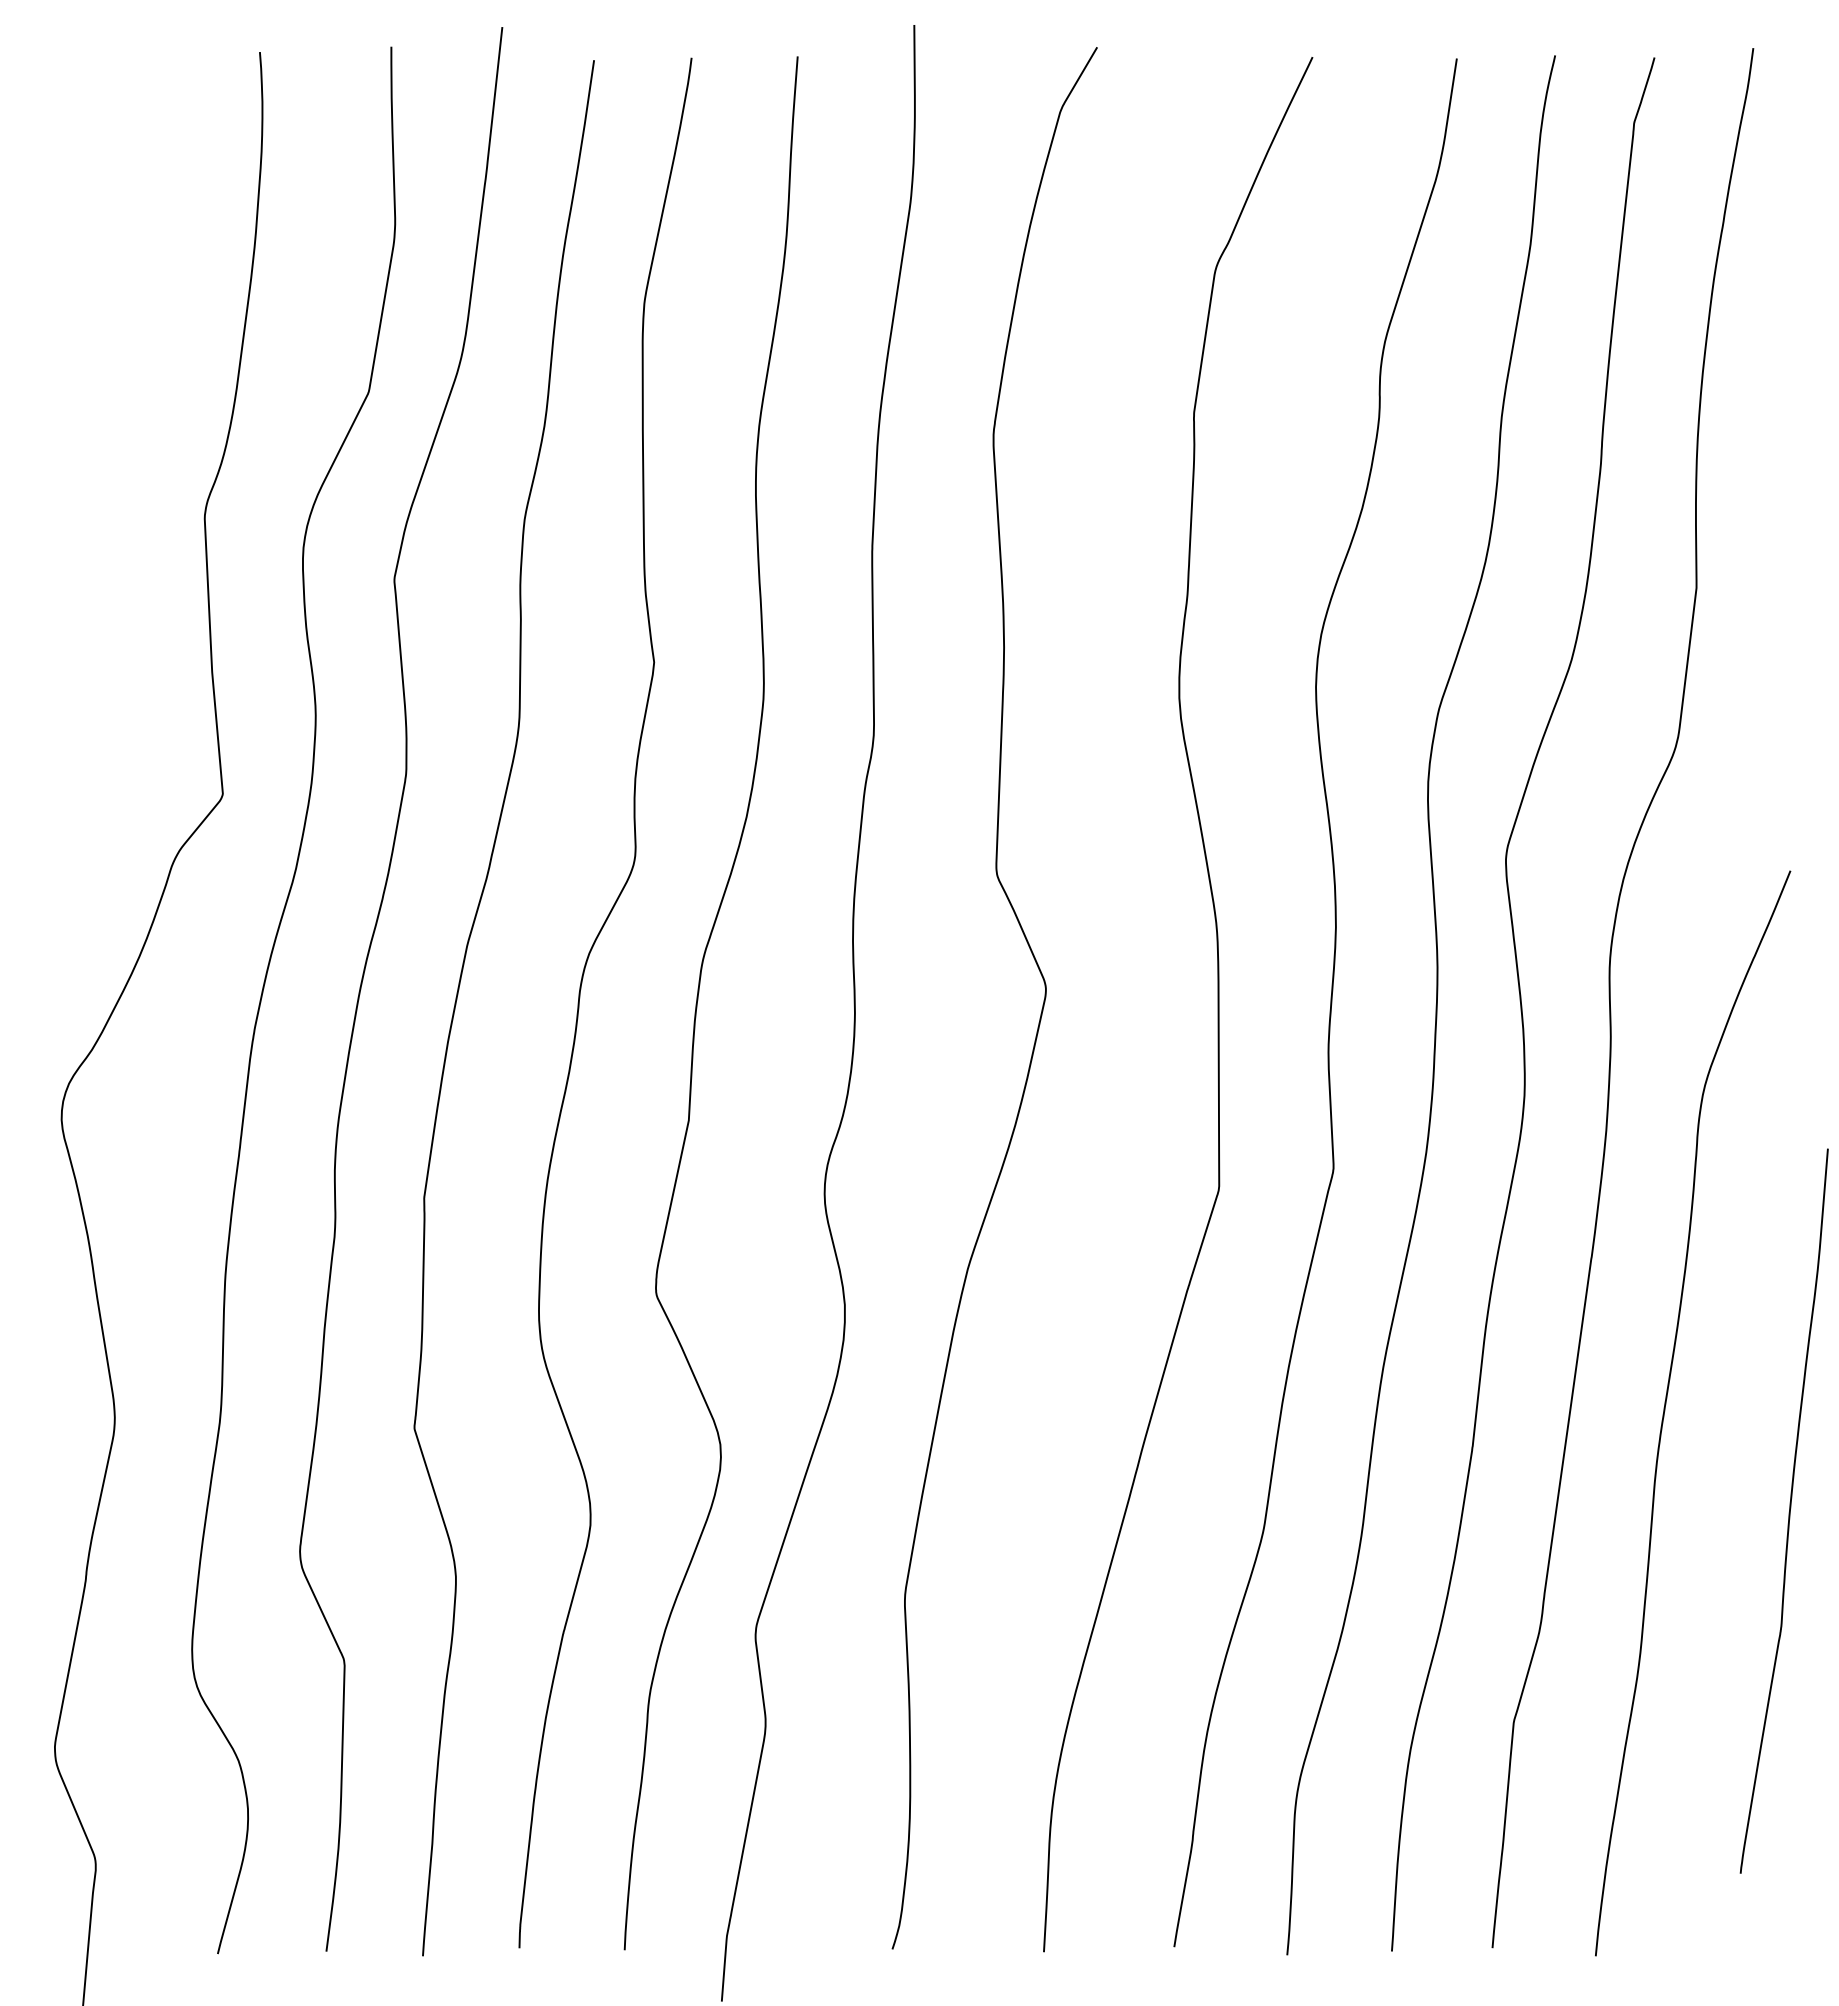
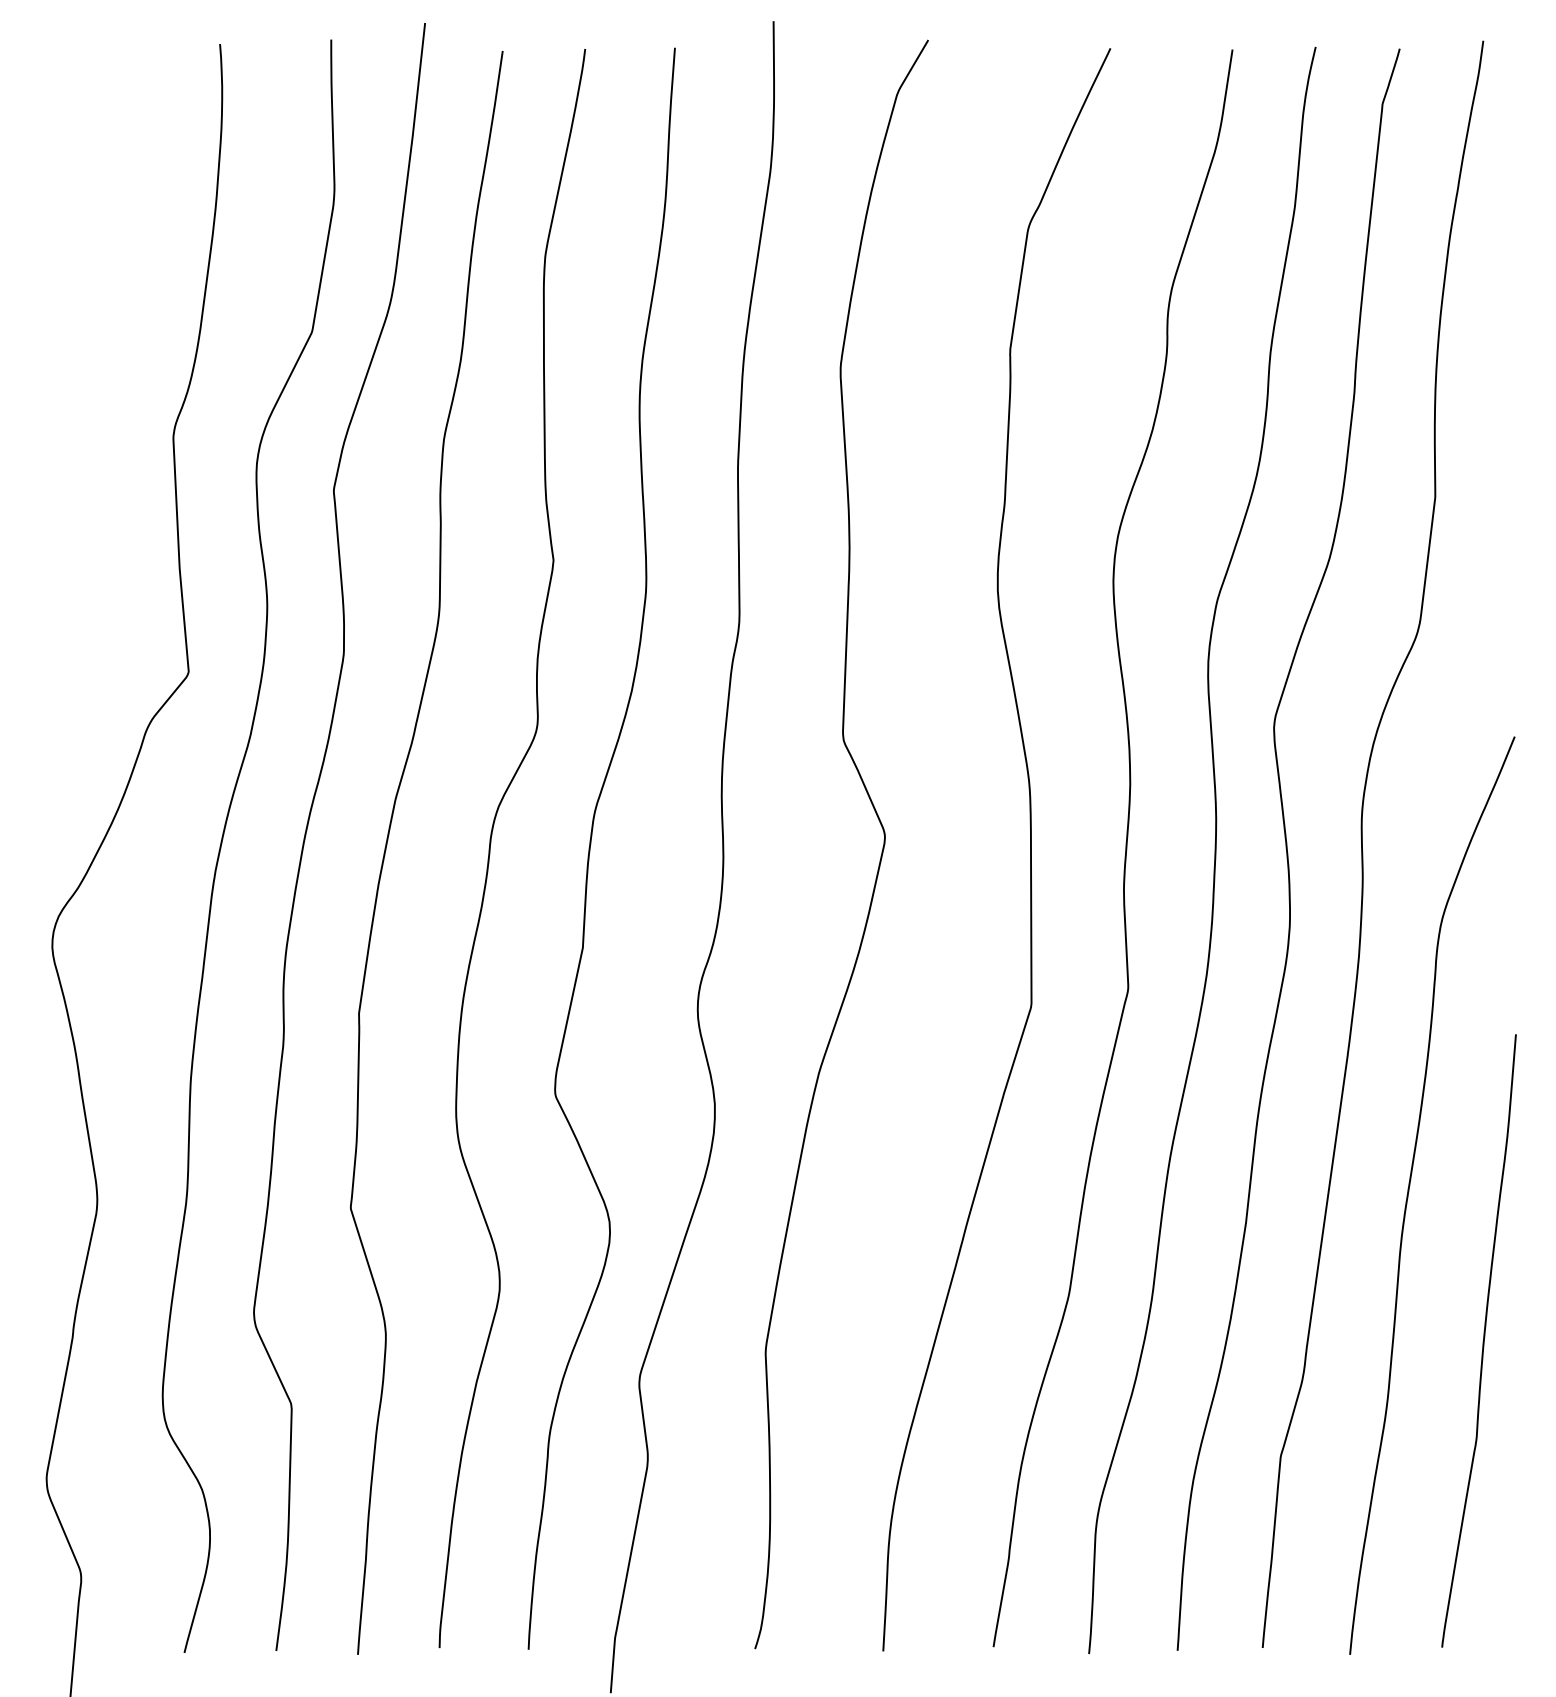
curve: (1788, 1512) -> (1482, 1342), moved

